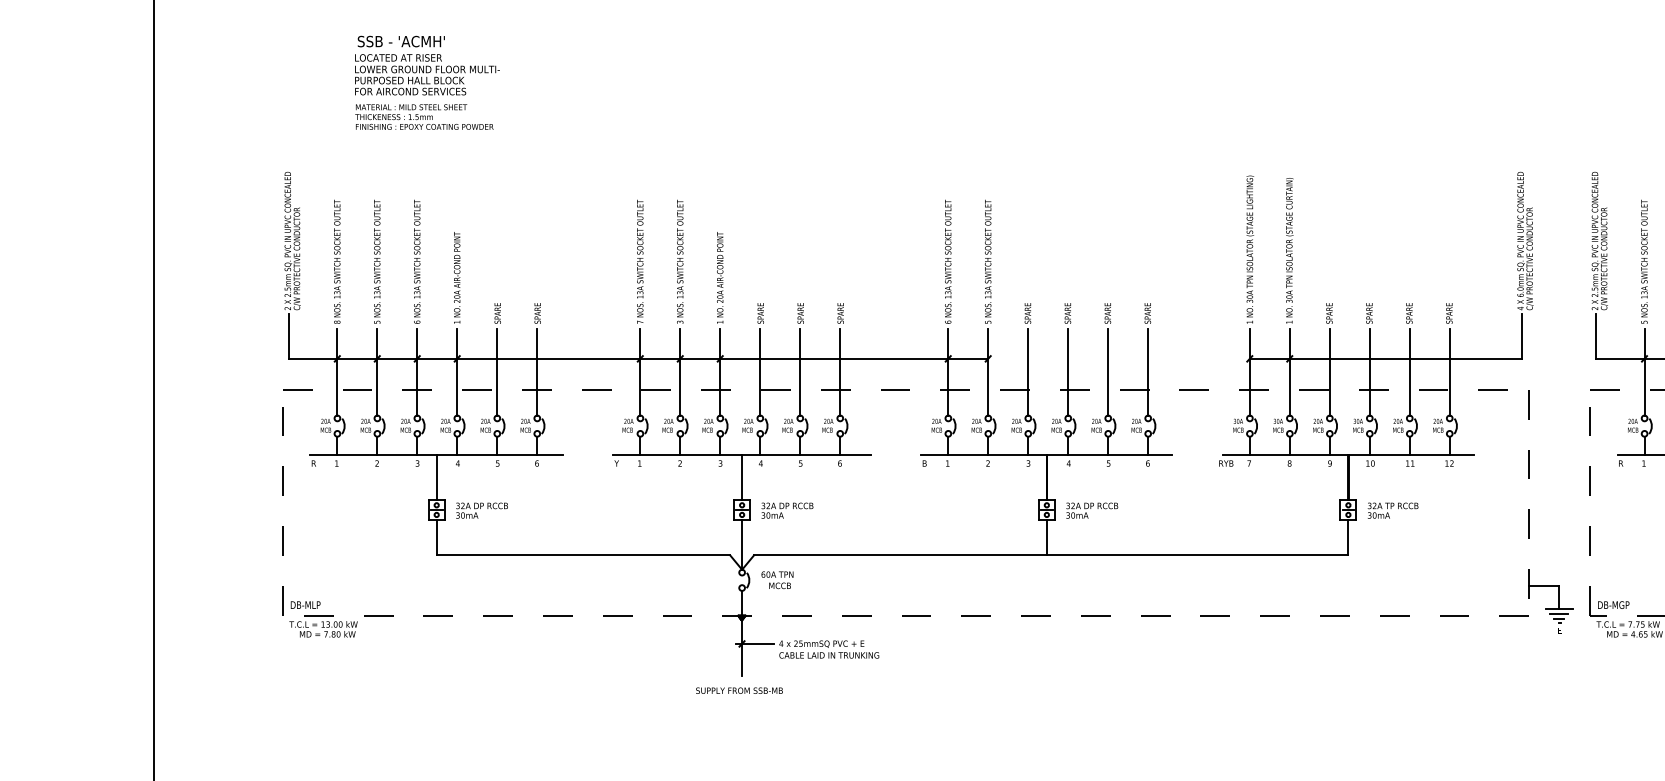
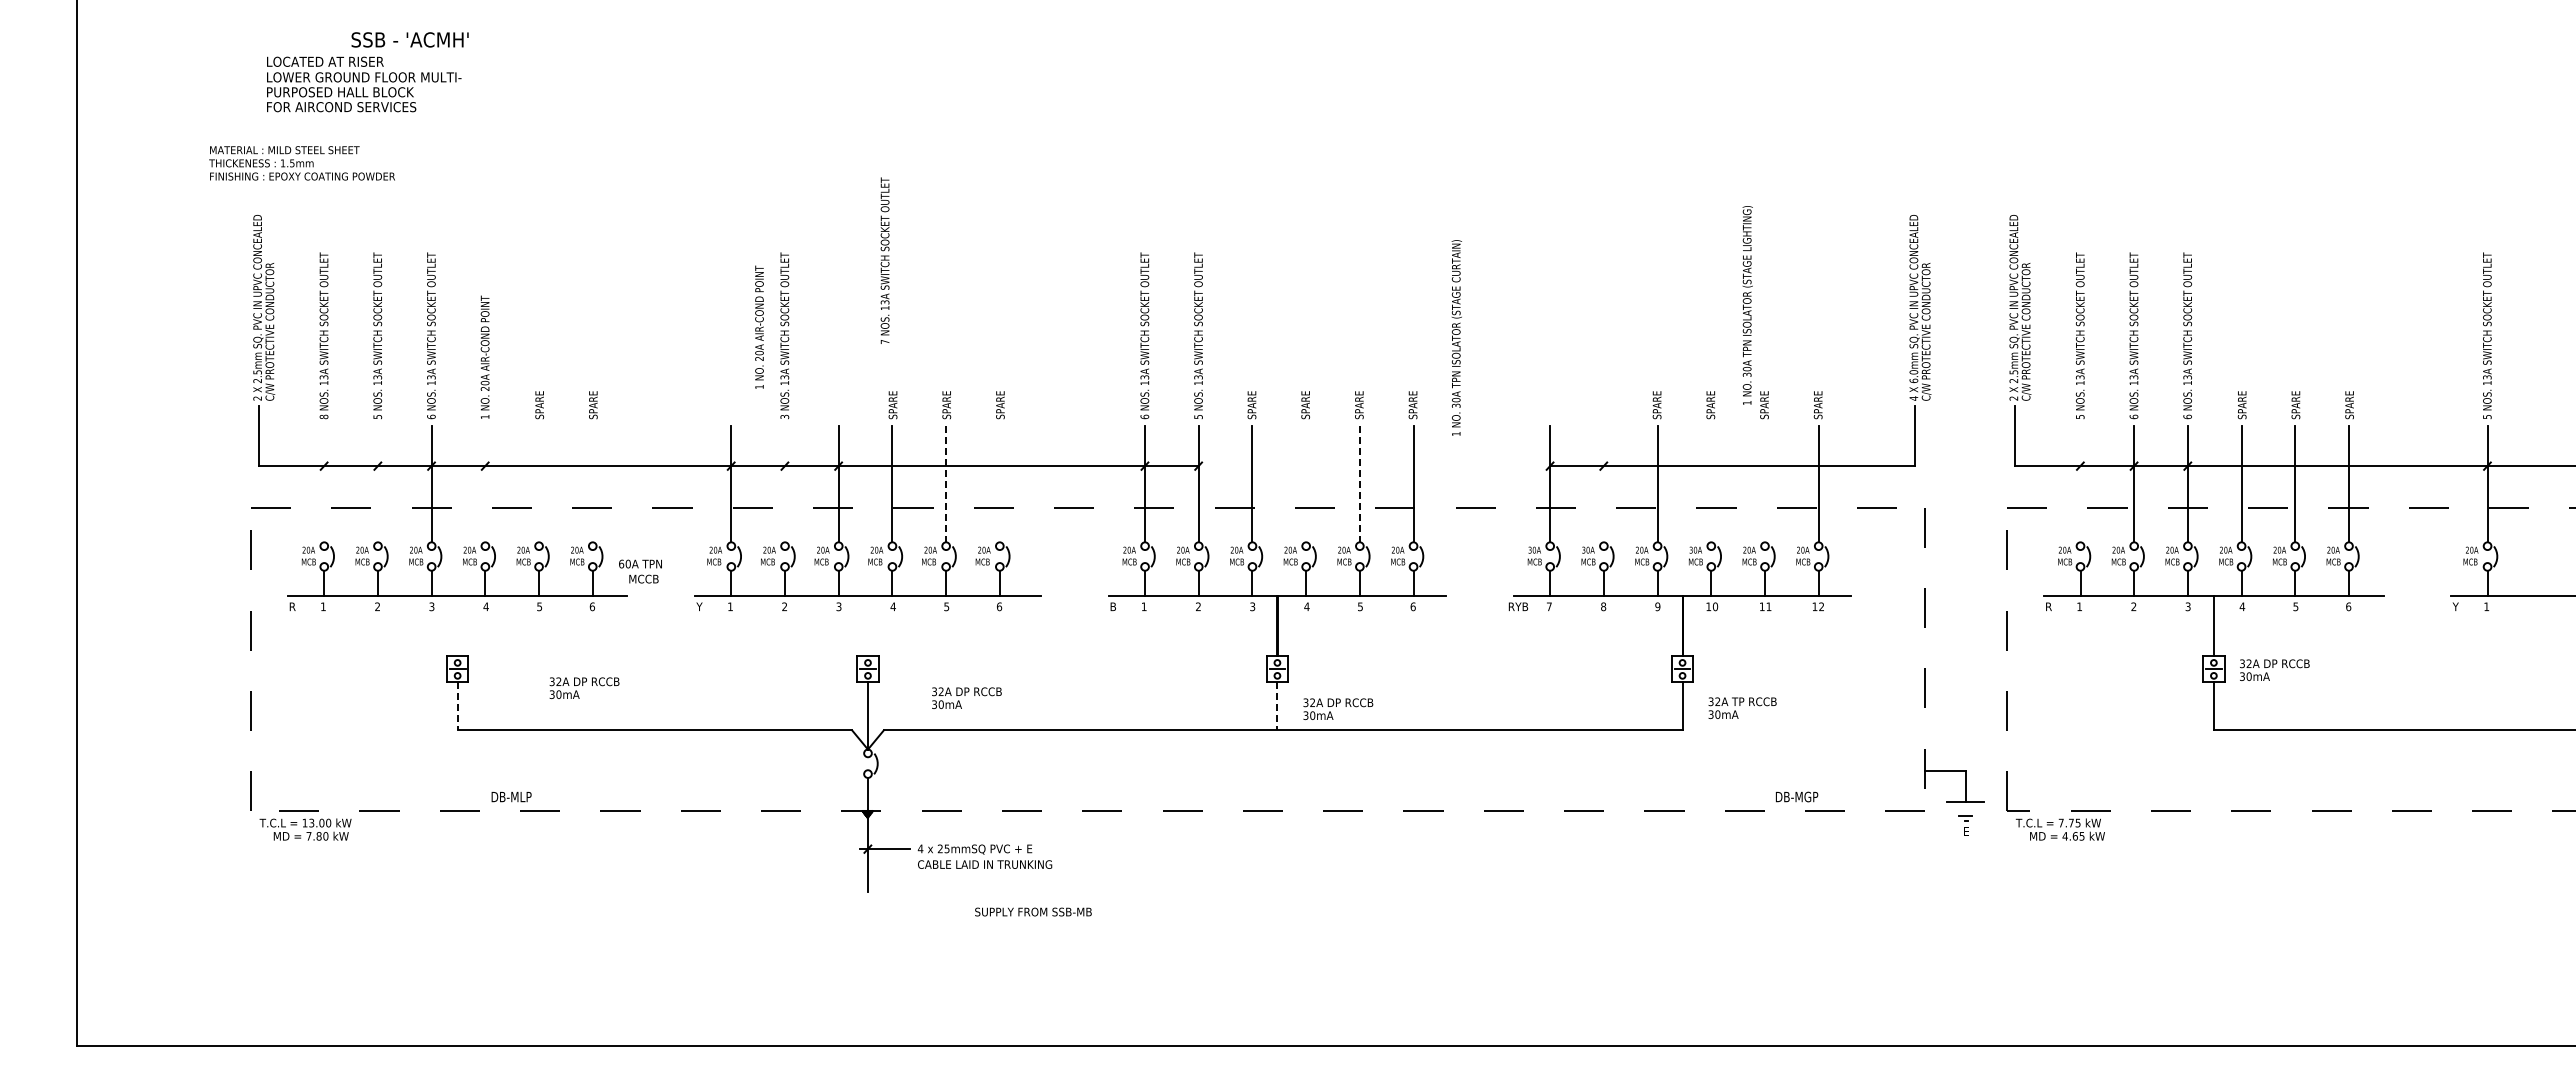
text: (427, 74) -> (364, 84), moved
text: (423, 117) -> (301, 163), moved
text: (1250, 249) -> (1747, 305), moved
text: (1289, 250) -> (1456, 337), moved
text: (639, 261) -> (884, 260), moved
text: (720, 277) -> (759, 326), moved
line: (337, 371) -> (324, 483), removed
line: (377, 371) -> (377, 483), removed
line: (457, 371) -> (485, 483), removed
line: (497, 371) -> (539, 483), removed
line: (537, 371) -> (592, 483), removed
line: (680, 371) -> (785, 483), removed
line: (840, 371) -> (999, 483), removed
line: (1068, 371) -> (1306, 483), removed
line: (1289, 371) -> (1603, 483), removed
line: (1369, 371) -> (1711, 483), removed
line: (1410, 371) -> (1765, 483), removed
line: (1644, 371) -> (2080, 483), removed
line: (800, 372) -> (946, 484), solid -> dashed
line: (1107, 372) -> (1359, 484), solid -> dashed
line: (436, 477) -> (457, 625), removed
line: (742, 477) -> (868, 625), removed
text: (482, 510) -> (584, 687), moved
text: (787, 510) -> (966, 697), moved
text: (1092, 510) -> (1338, 708), moved
text: (1393, 510) -> (1742, 707), moved
line: (436, 537) -> (457, 706), solid -> dashed
line: (1046, 537) -> (1277, 706), solid -> dashed
text: (777, 580) -> (640, 571), moved
text: (1614, 604) -> (1797, 796), moved
text: (305, 605) -> (511, 797), moved
line: (1559, 614) -> (1965, 809), removed
text: (739, 690) -> (1033, 911), moved

